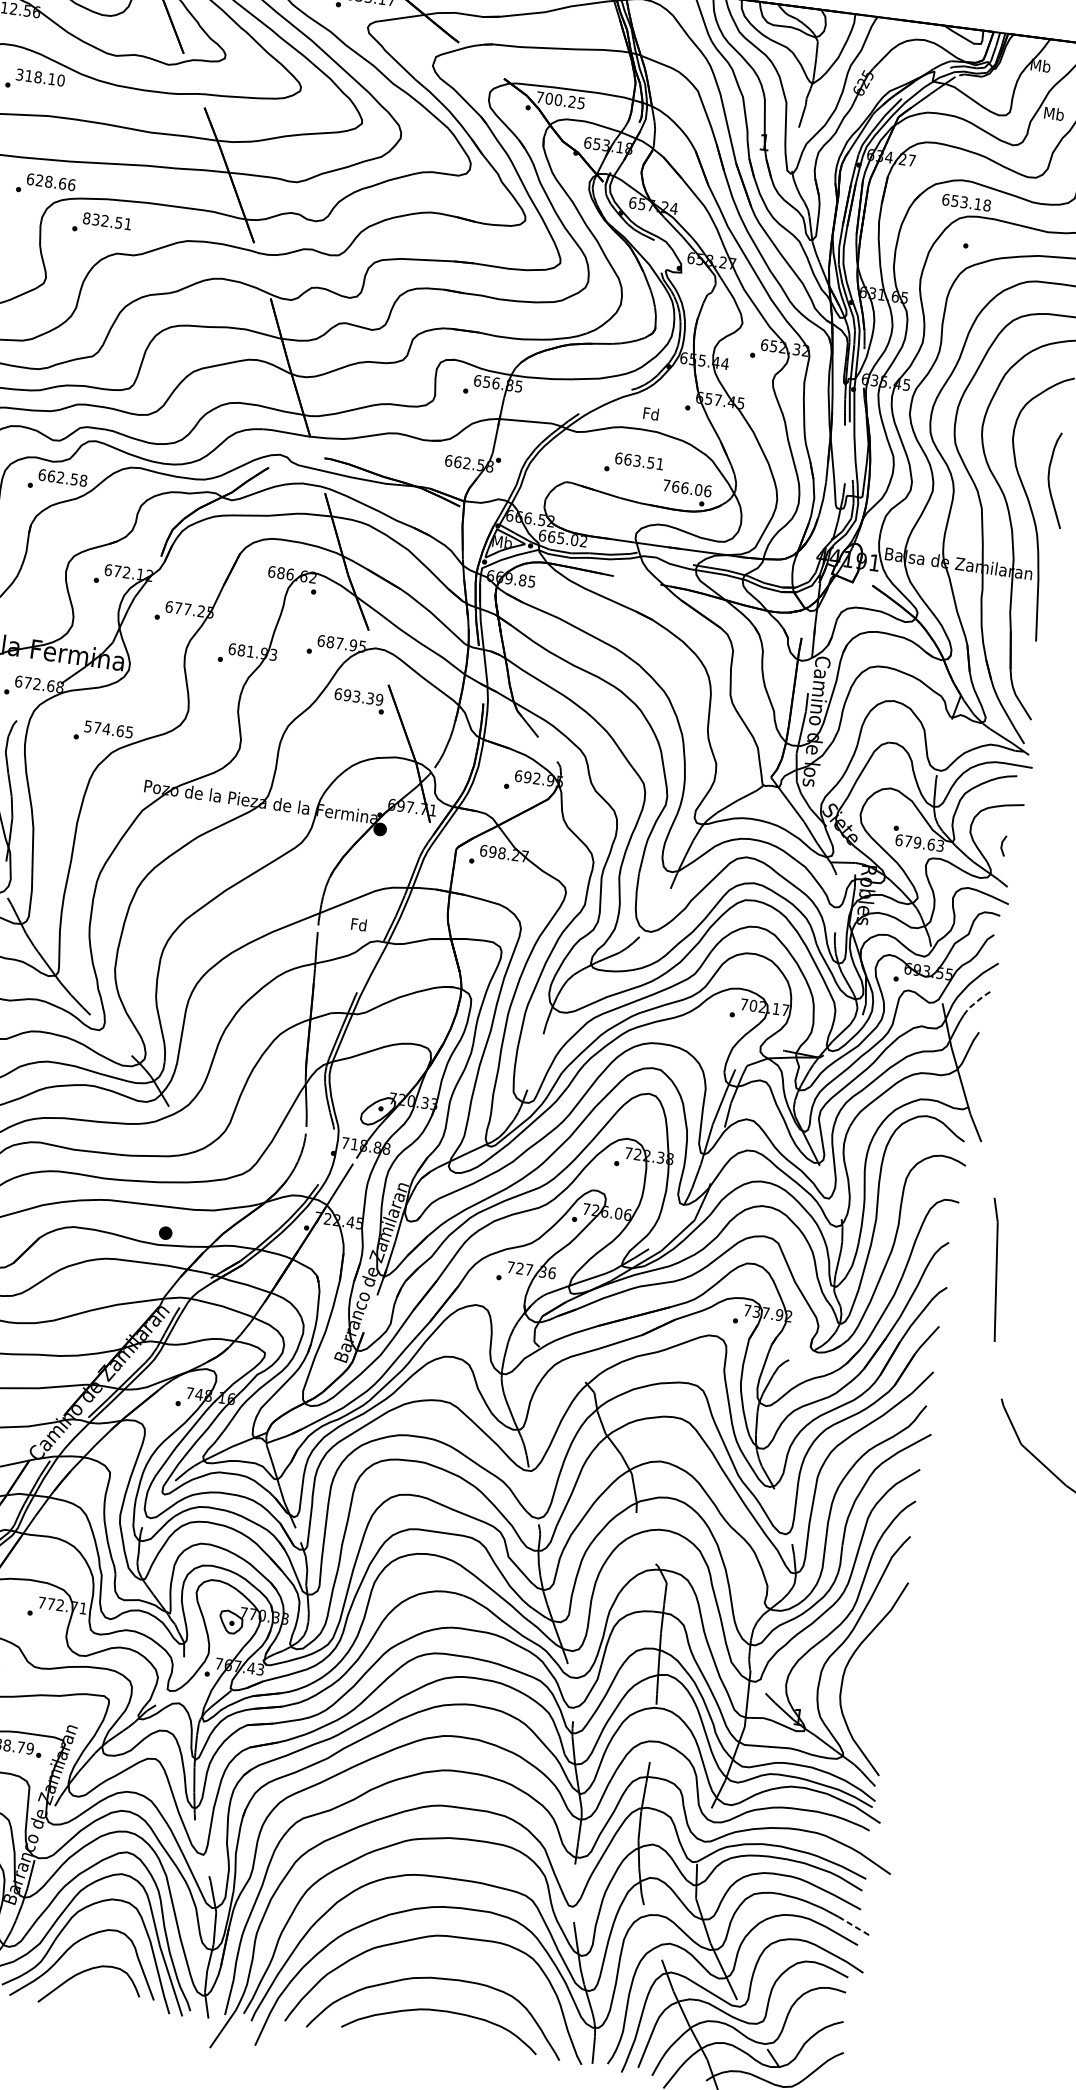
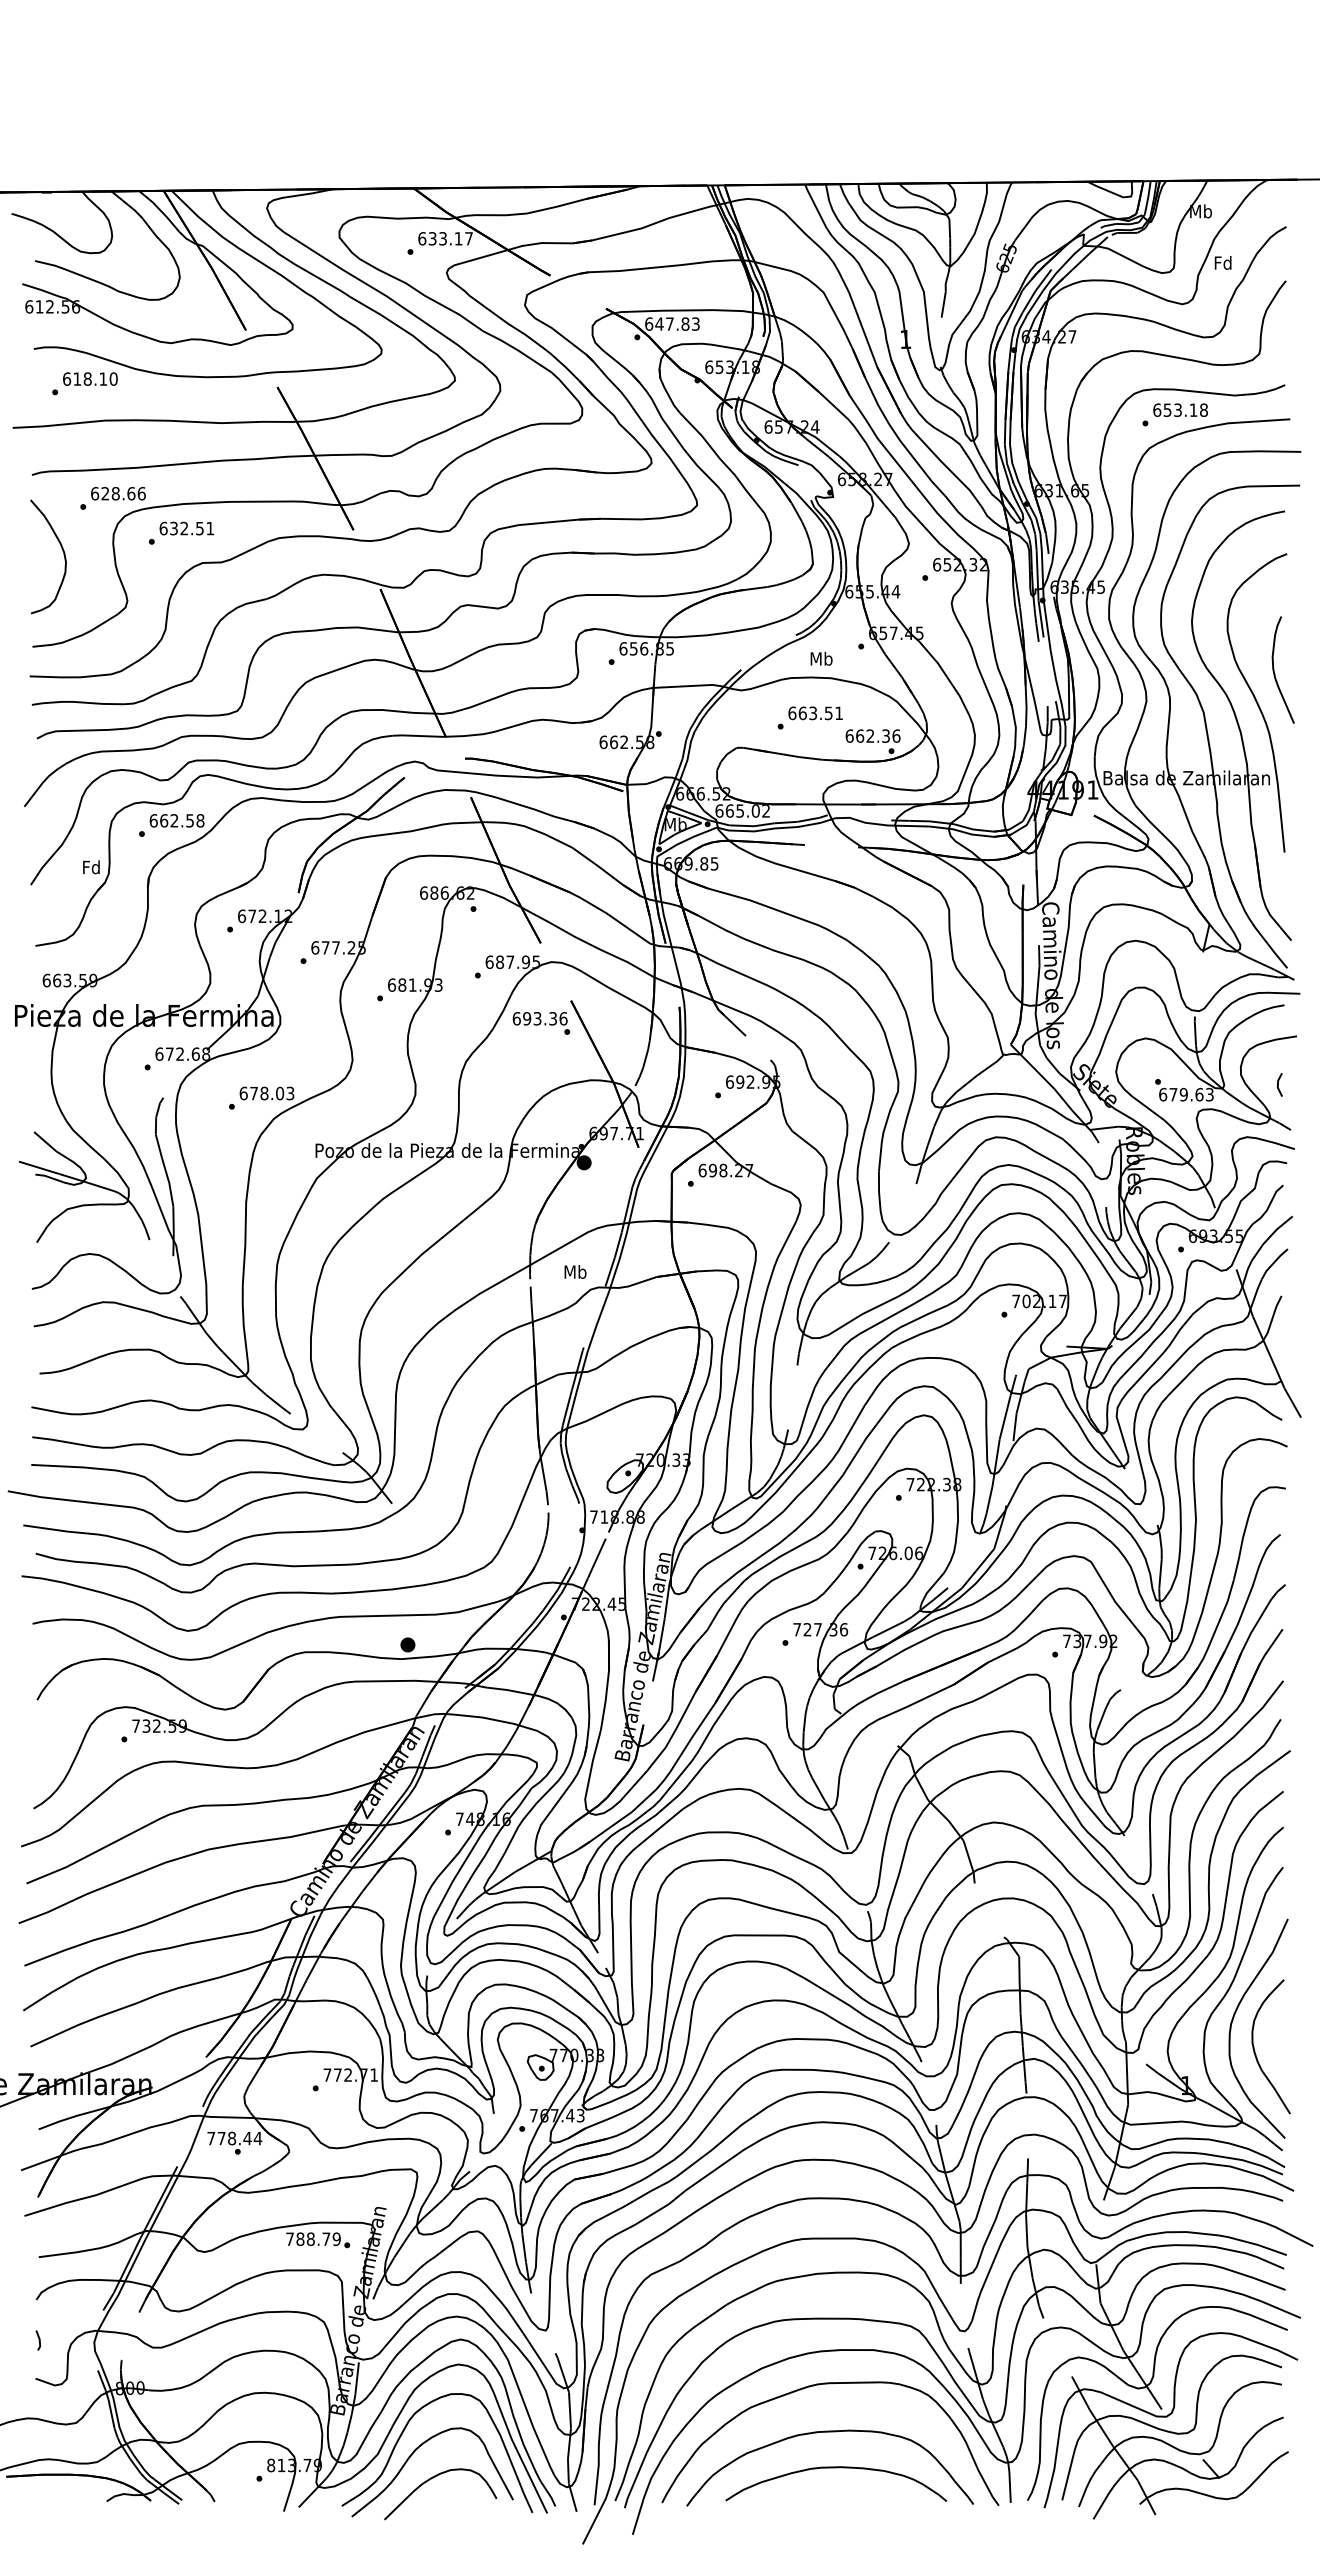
text: (20, 74) -> (67, 378), 318.10 -> 618.10
text: (560, 99) -> (672, 323), 700.25 -> 647.83
text: (1054, 113) -> (1223, 262), Mb -> Fd
text: (966, 202) -> (1180, 409), moved
text: (86, 218) -> (163, 528), 832.51 -> 632.51
text: (651, 413) -> (821, 658), Fd -> Mb
text: (682, 487) -> (867, 735), 766.06 -> 662.36
text: (379, 699) -> (563, 1018), 693.39 -> 693.36
text: (108, 729) -> (266, 1093), 574.65 -> 678.03
text: (359, 924) -> (575, 1271), Fd -> Mb
line: (975, 1002) -> (1273, 1263), dashed -> solid
curve: (863, 1695) -> (1255, 2051), added
line: (854, 1926) -> (1281, 2309), dashed -> solid

